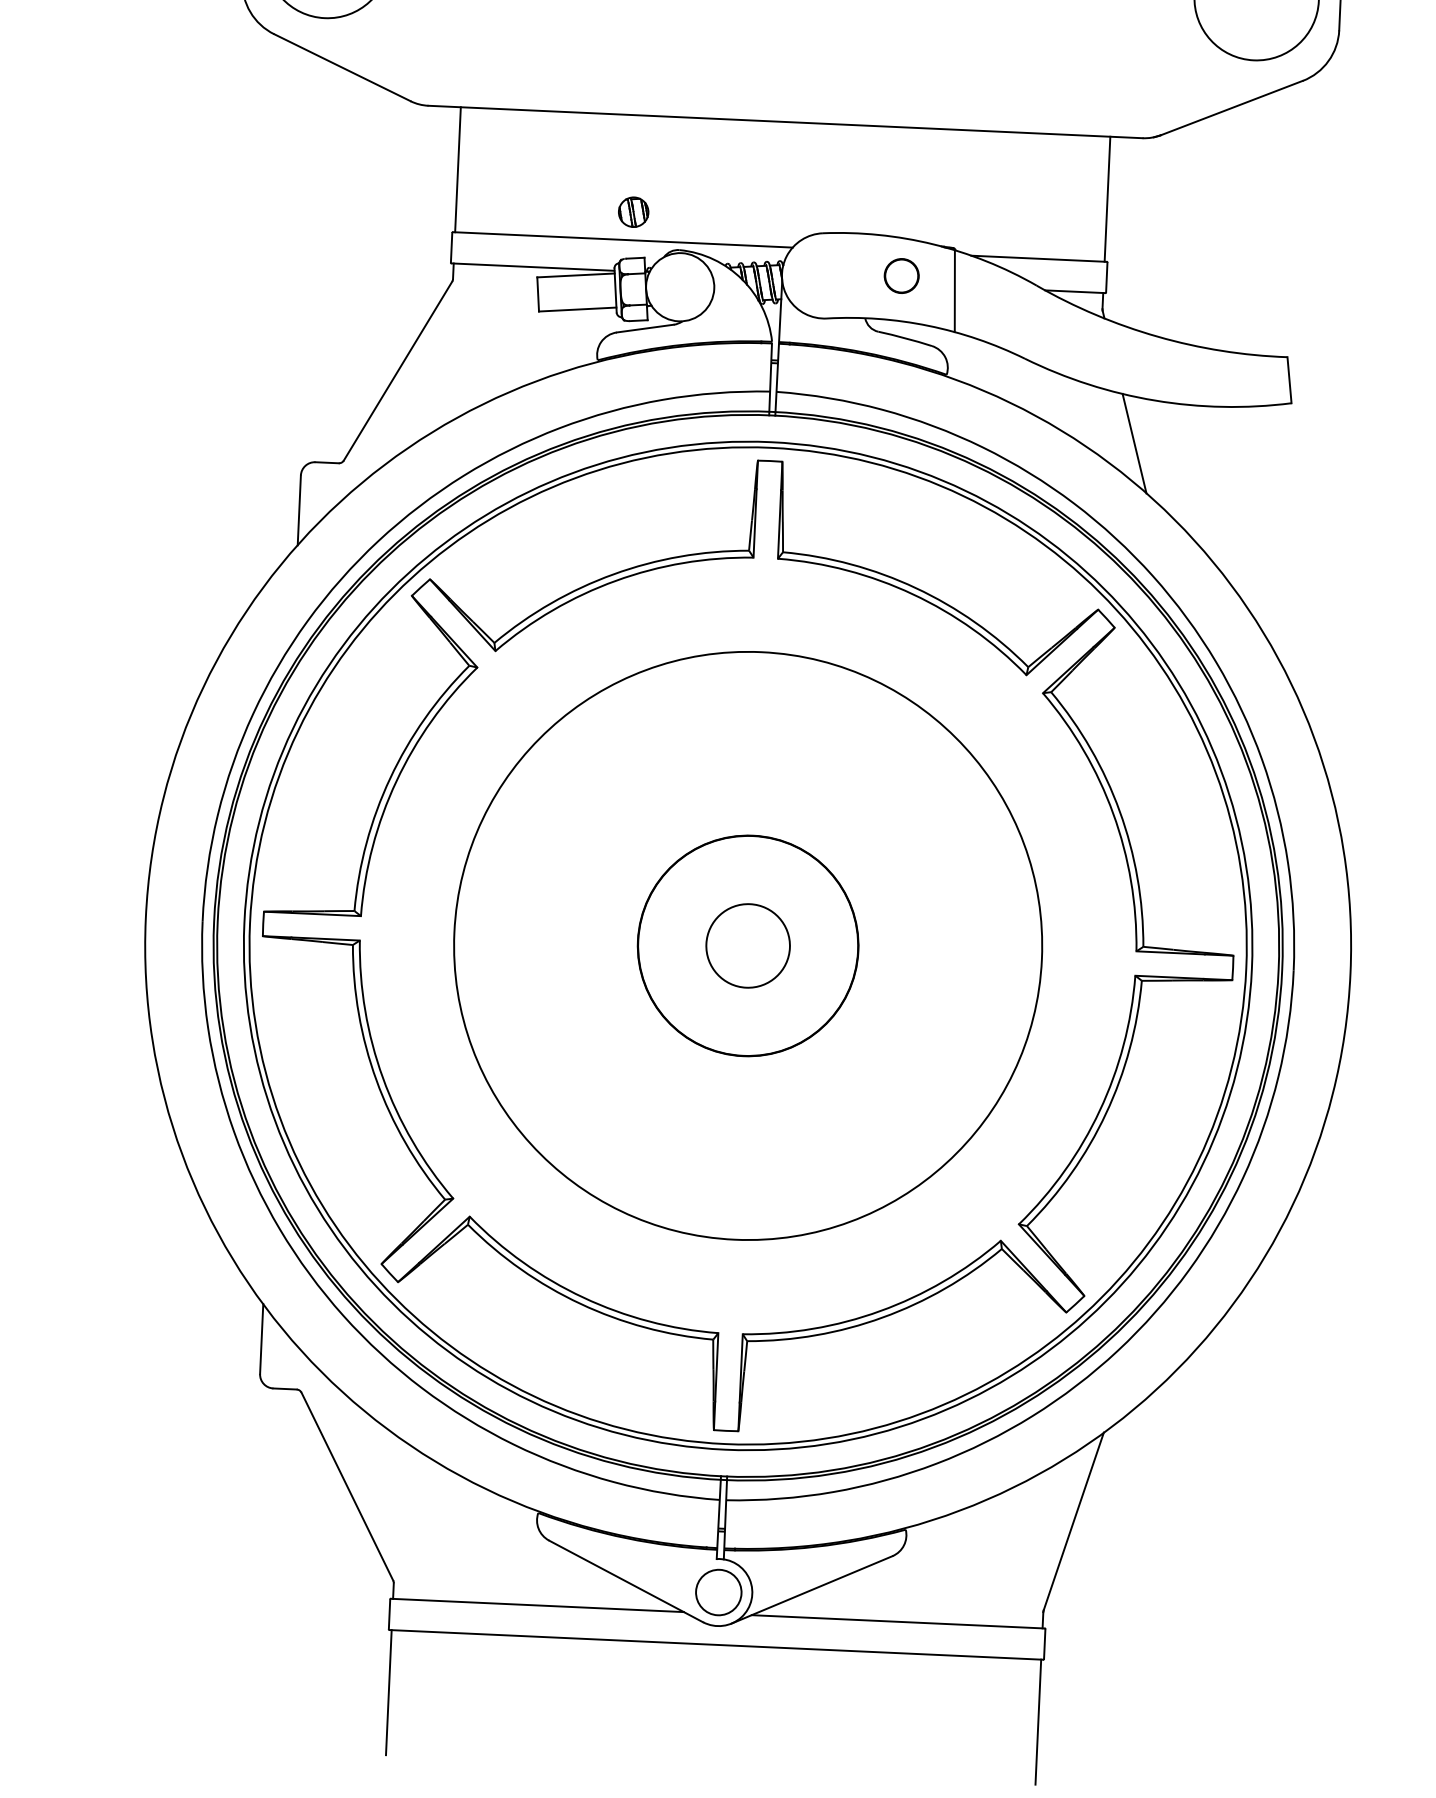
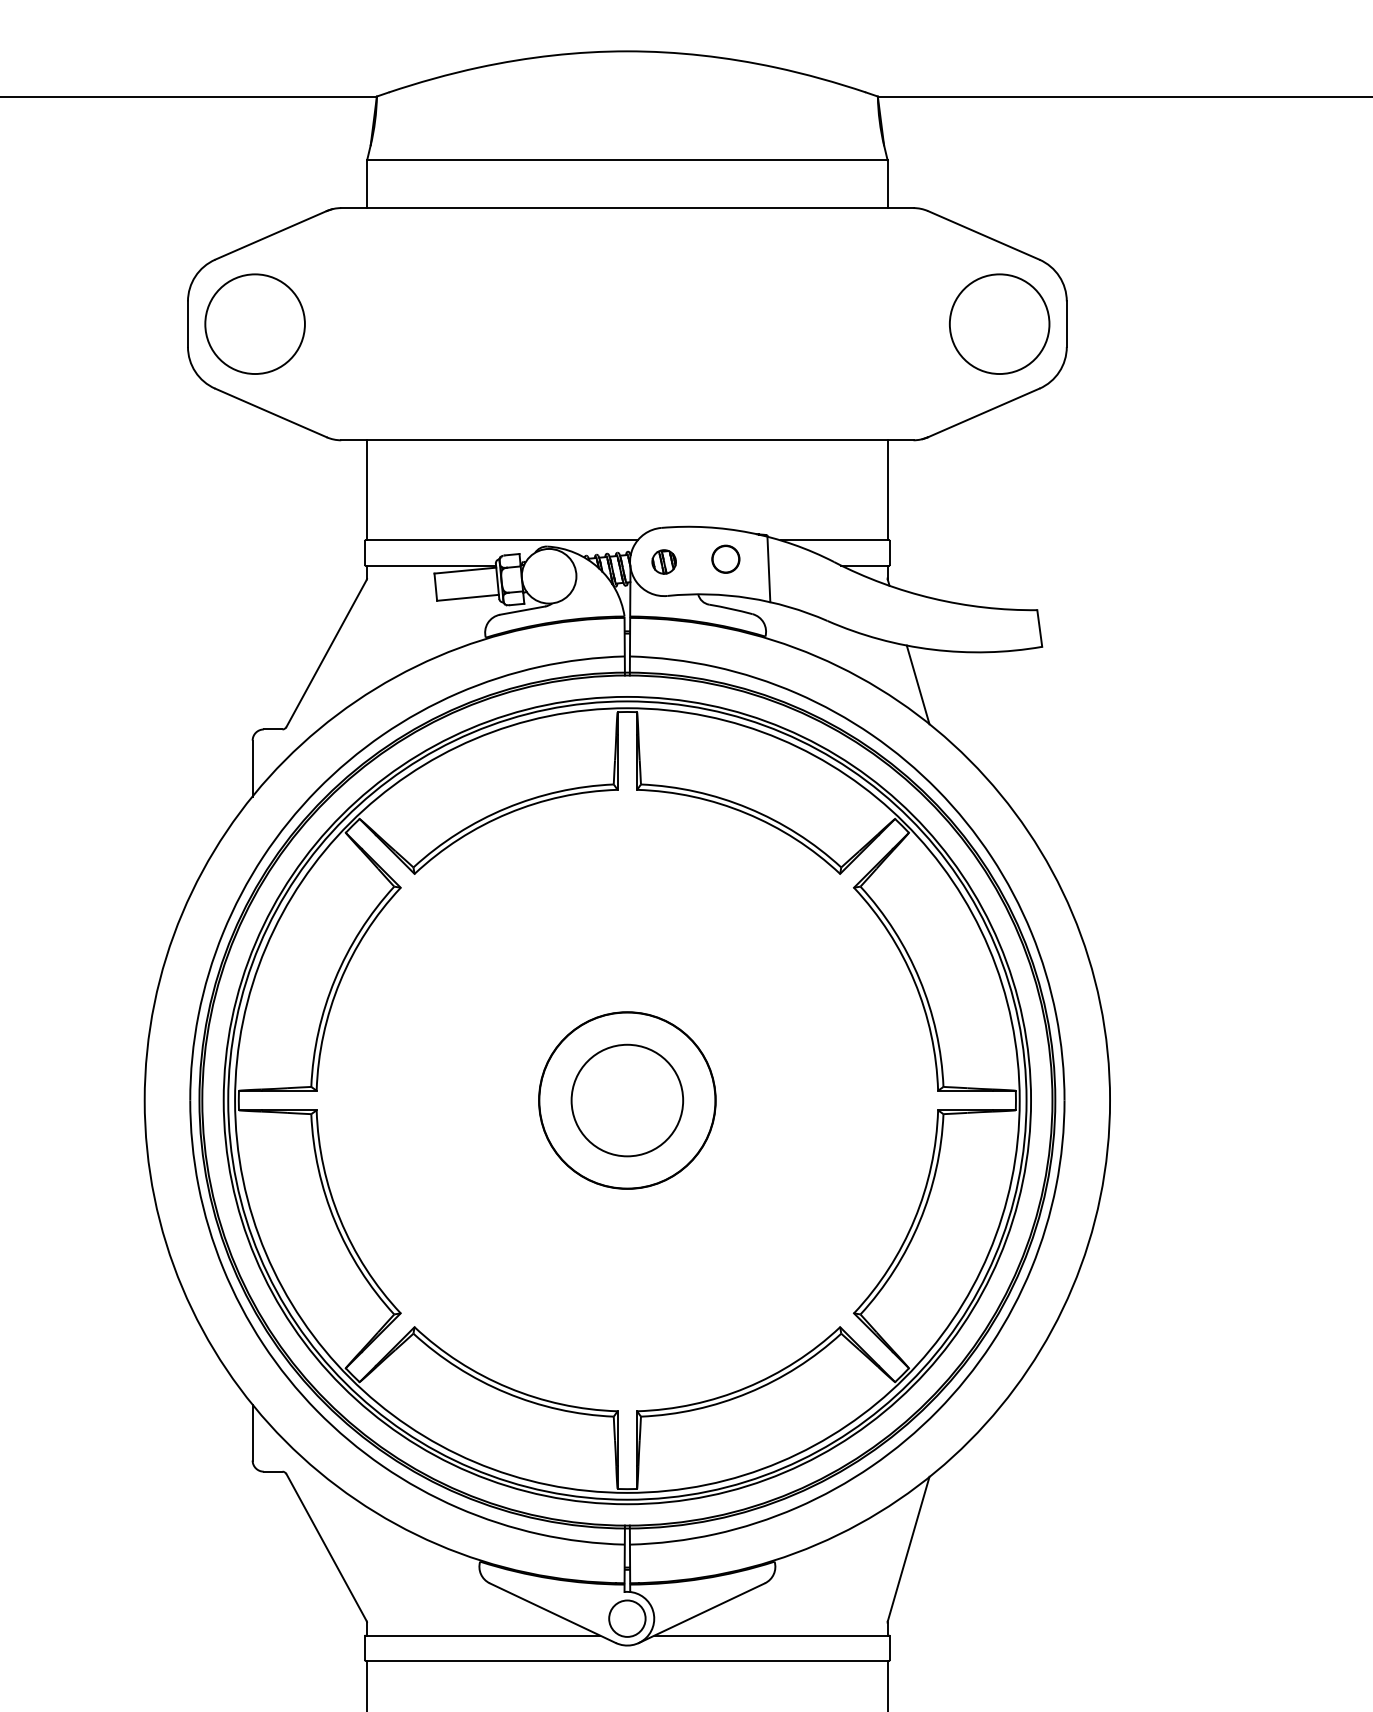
part: (632, 211) -> (663, 561), moved
circle: (748, 945) -> (627, 1100), size x1.67
circle: (748, 945) -> (627, 1100), size x1.67

